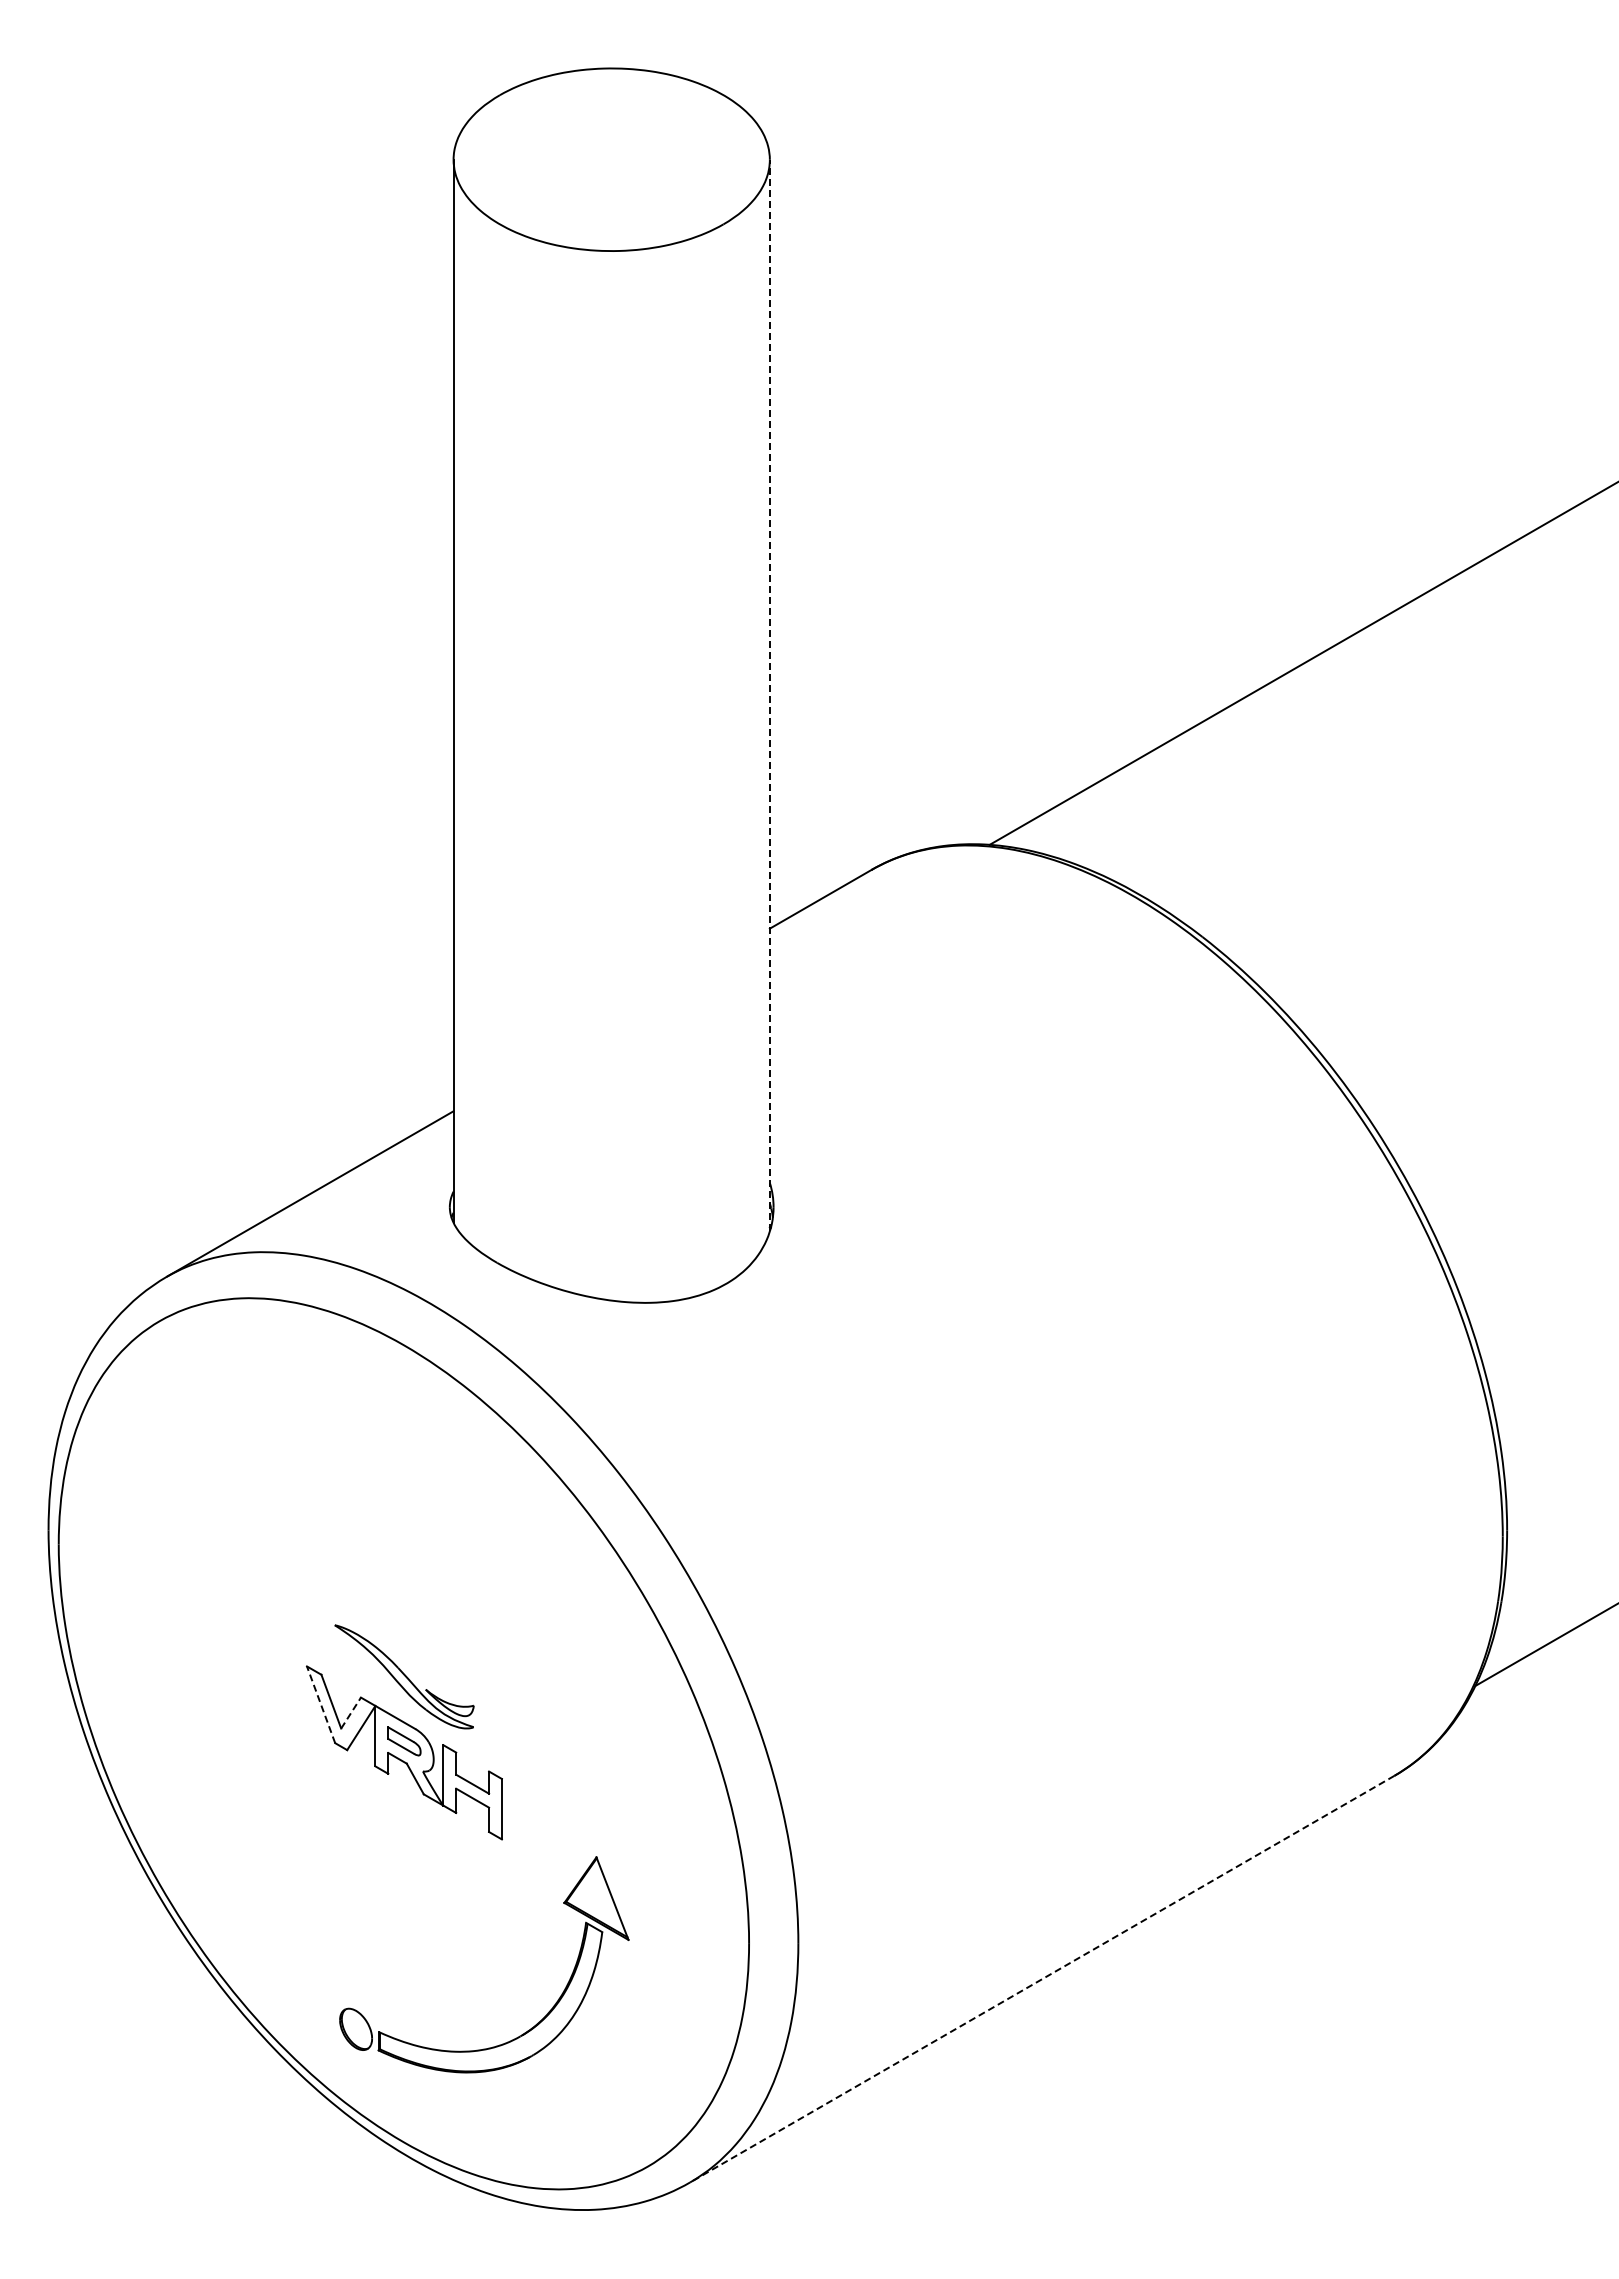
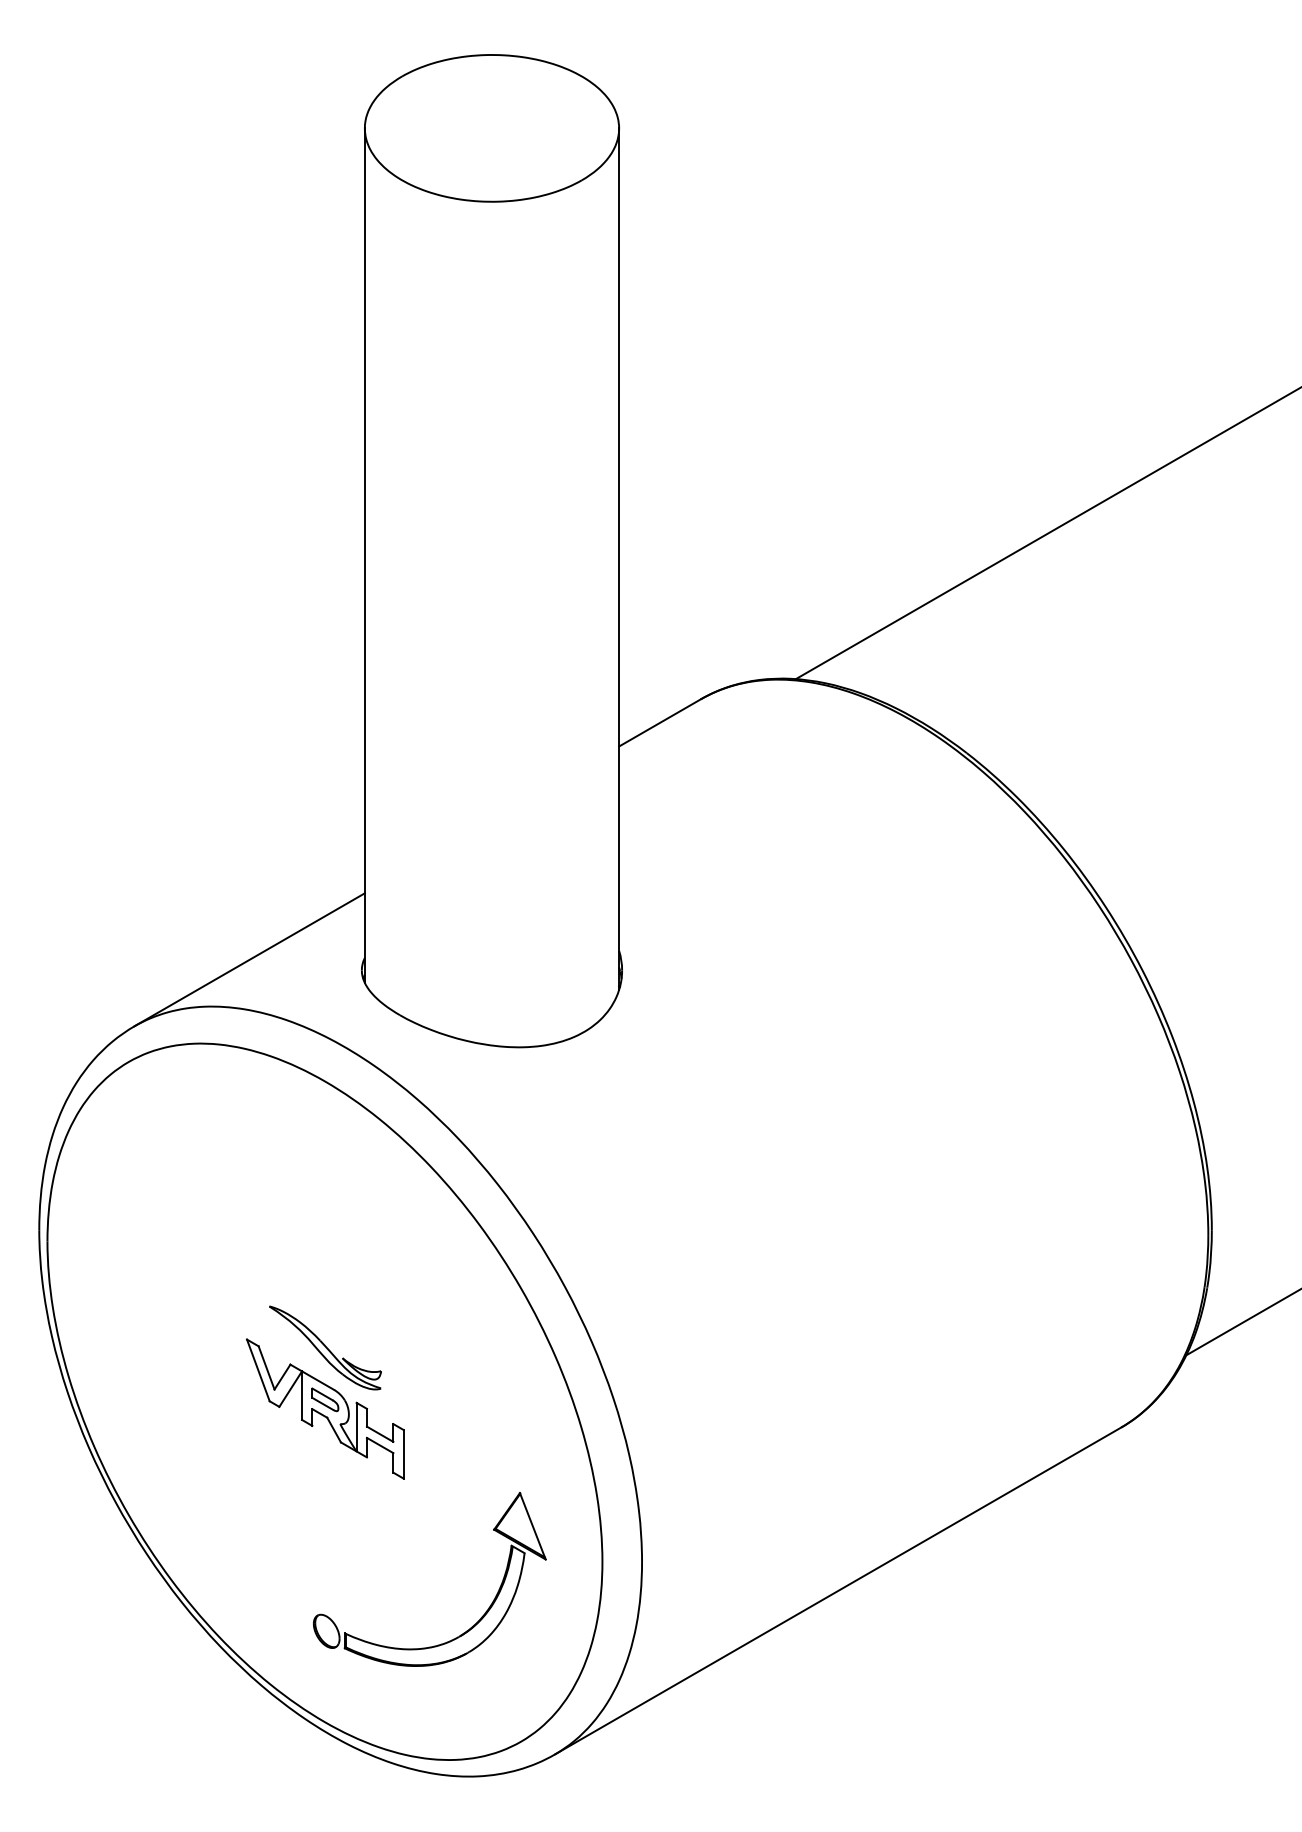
line: (769, 695) -> (618, 559), dashed -> solid
line: (321, 1704) -> (258, 1370), dashed -> solid
line: (351, 1712) -> (282, 1376), dashed -> solid
line: (1042, 1979) -> (838, 1591), dashed -> solid
part: (537, 2022) -> (472, 1625), moved

